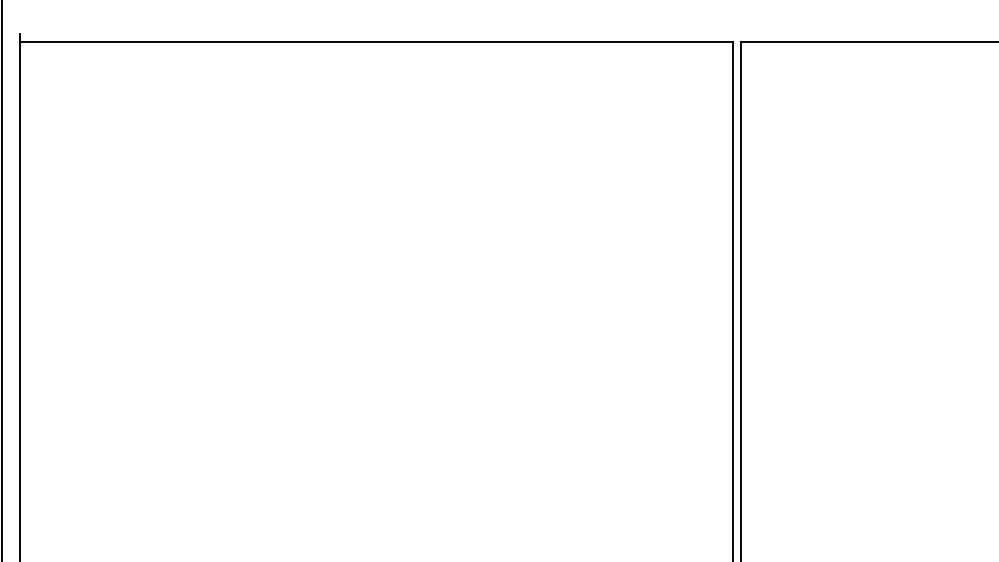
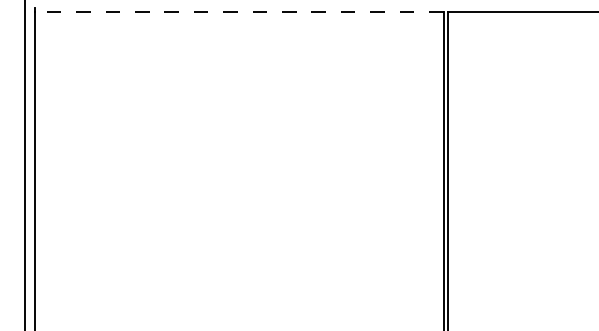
line: (375, 41) -> (238, 12), solid -> dashed

